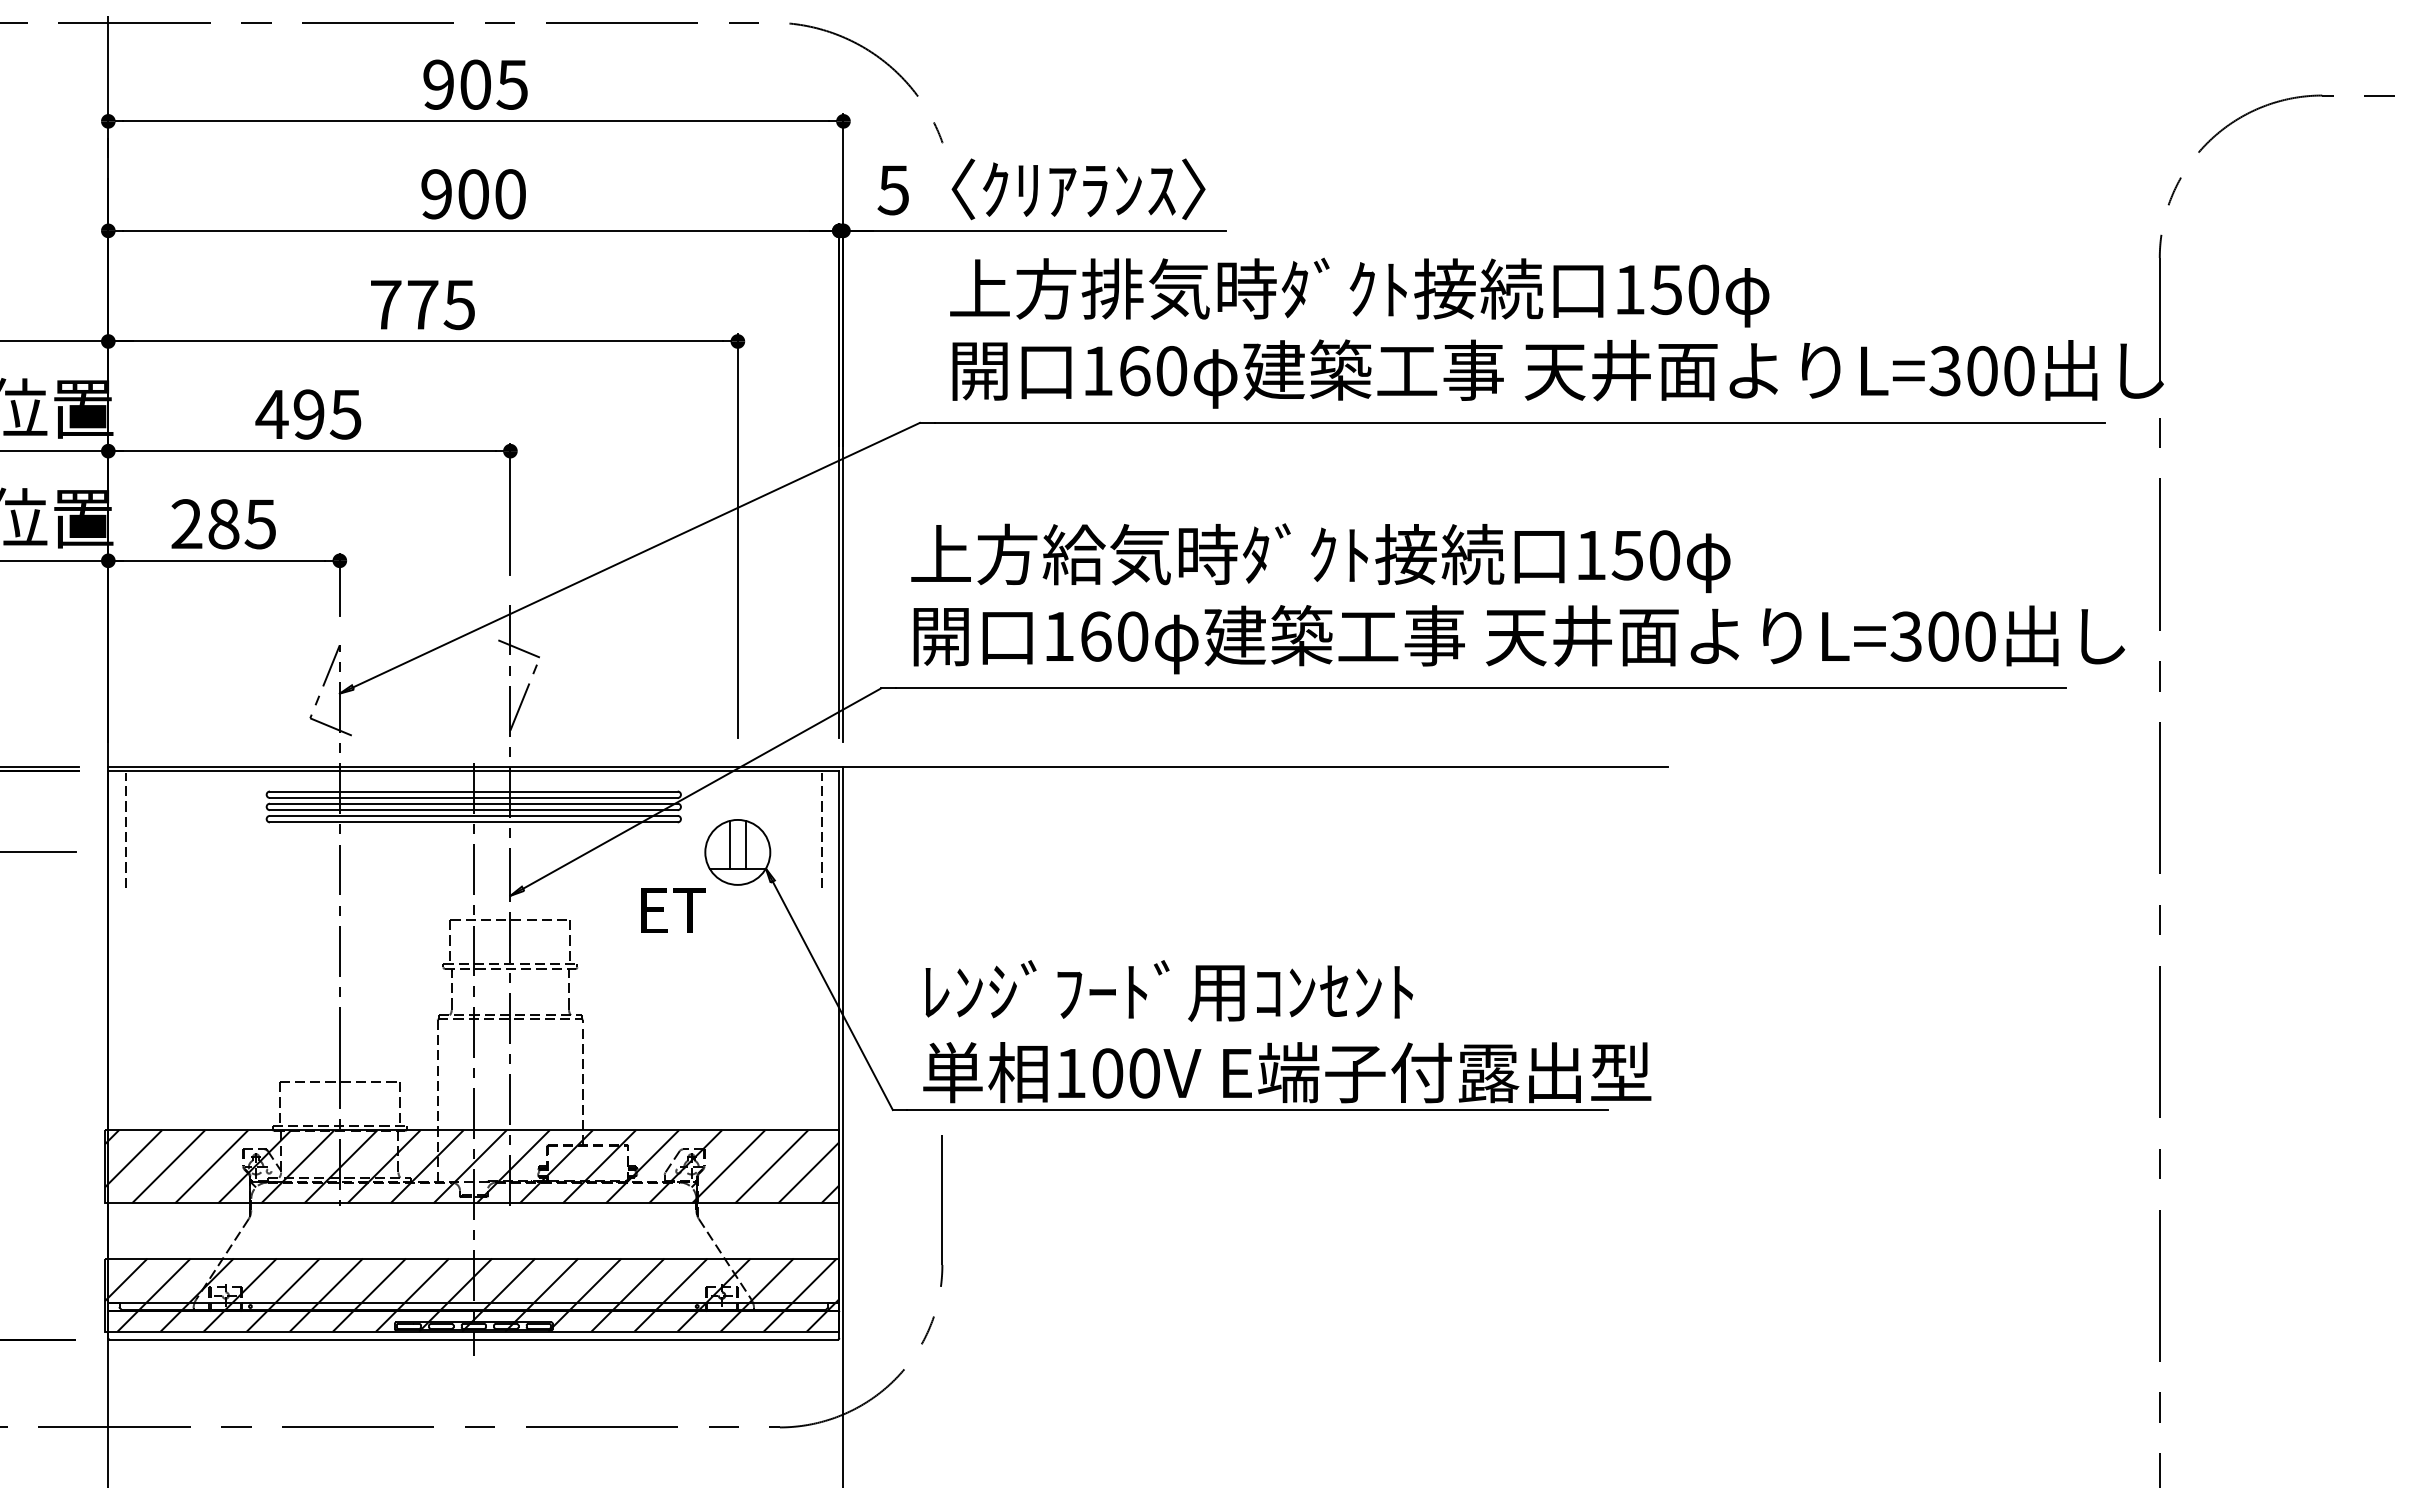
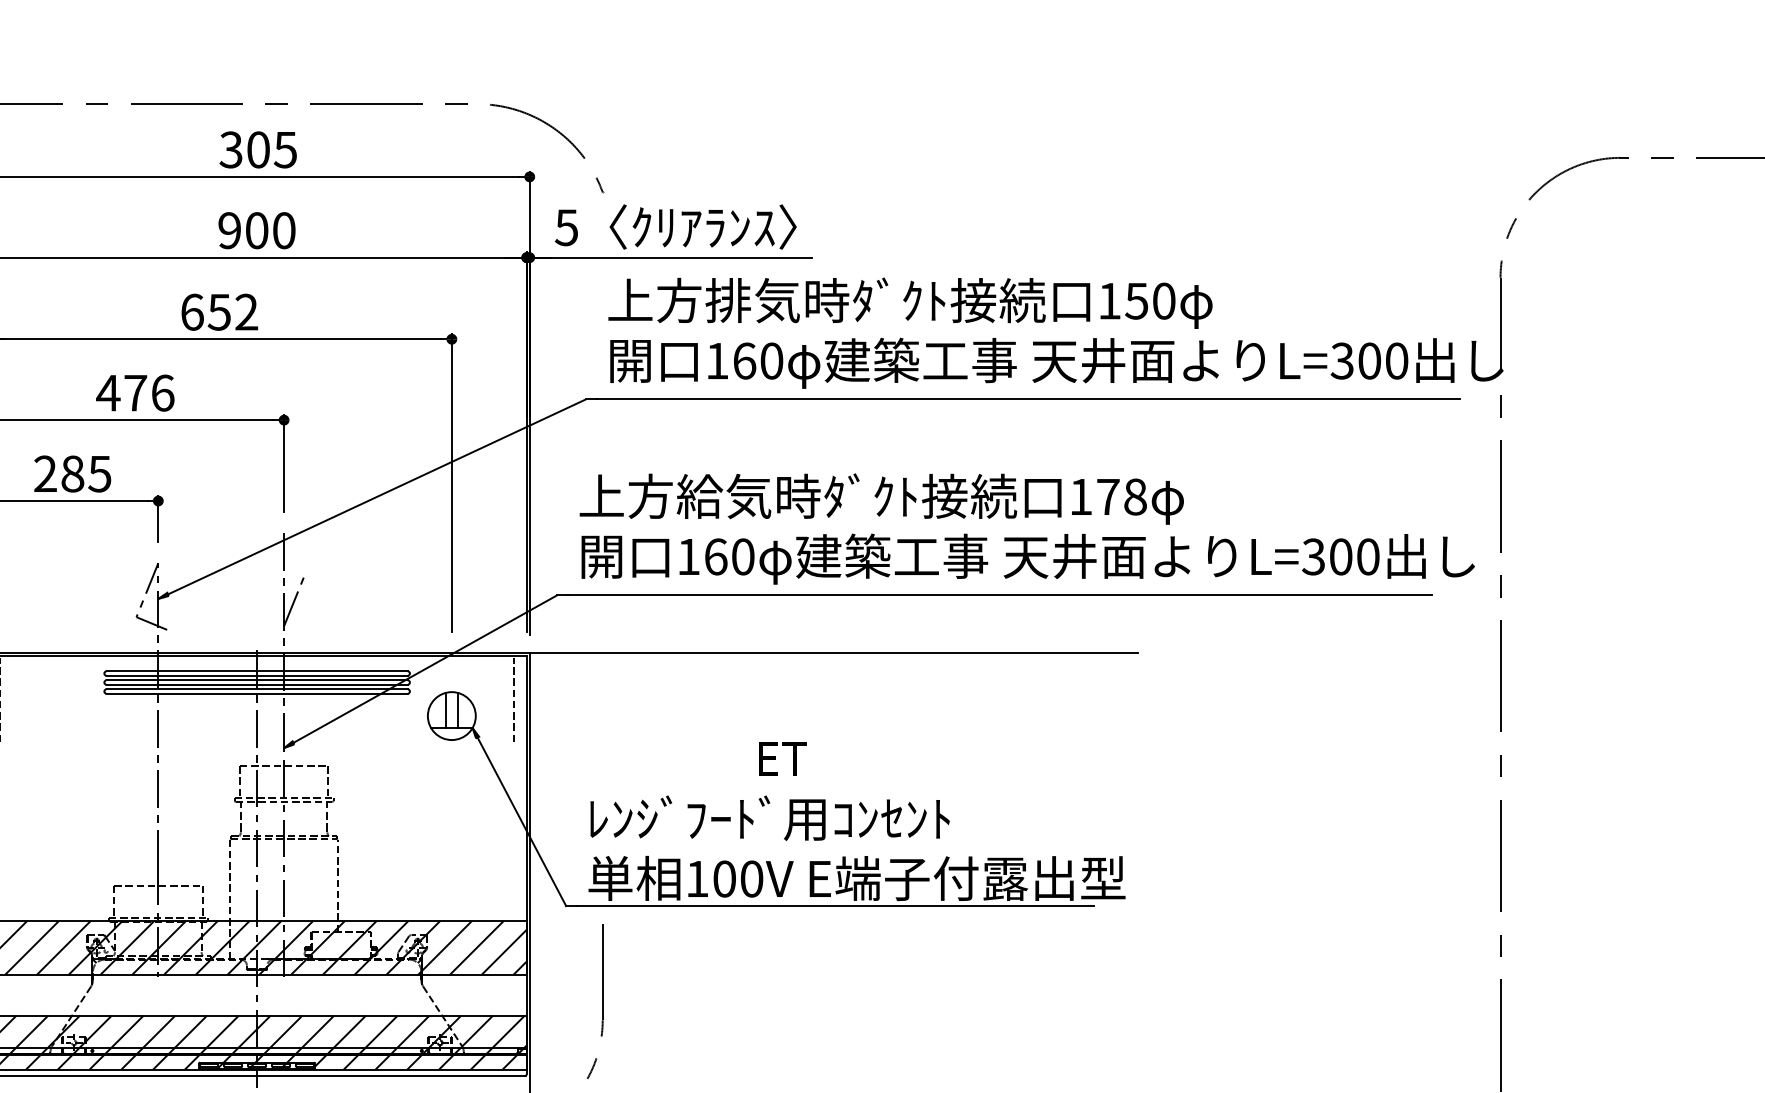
text: (437, 84) -> (230, 149), 905 -> 305
text: (423, 304) -> (220, 311), 775 -> 652
text: (327, 414) -> (149, 393), 495 -> 476
text: (1645, 555) -> (1121, 497), 150 -> 178
line: (518, 648) -> (290, 565), removed
text: (673, 910) -> (782, 758), moved

